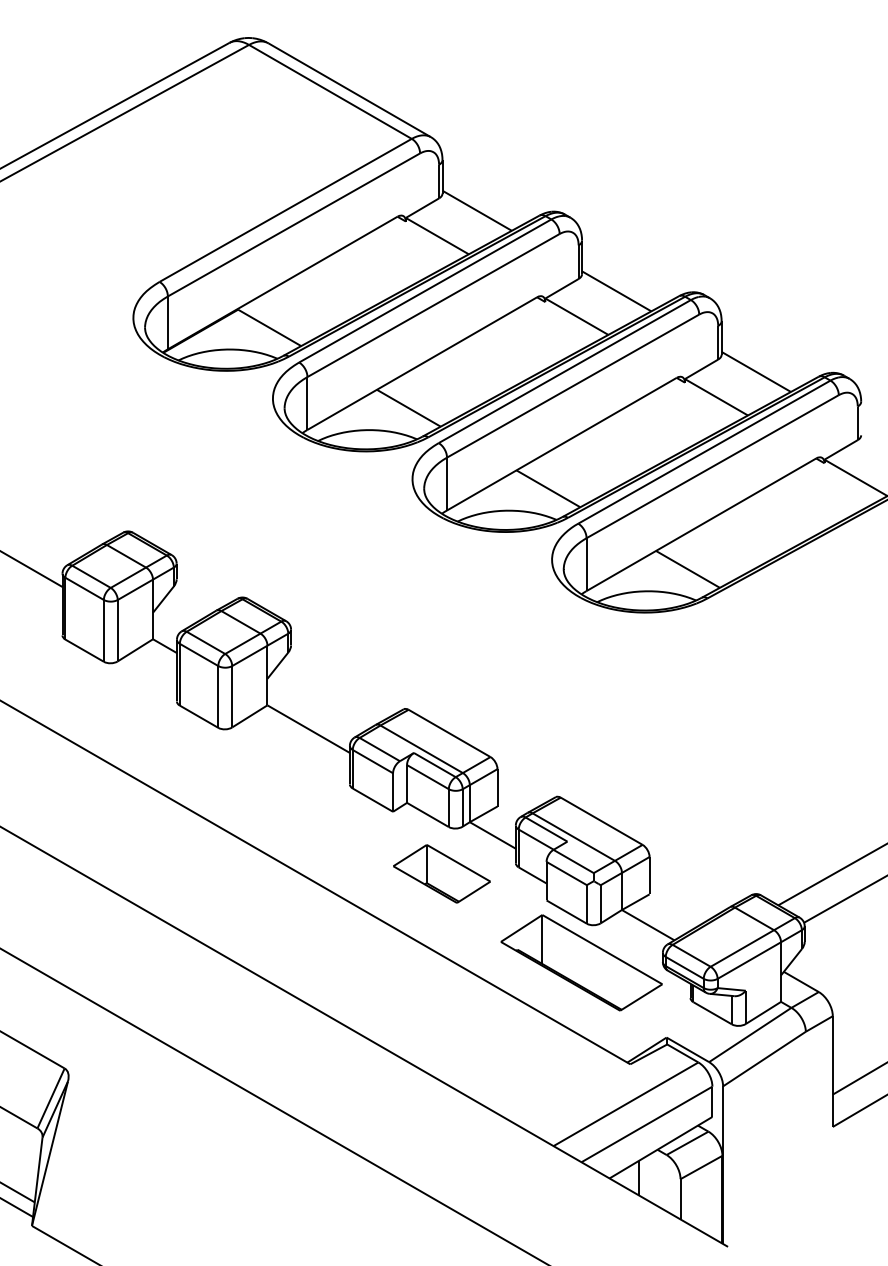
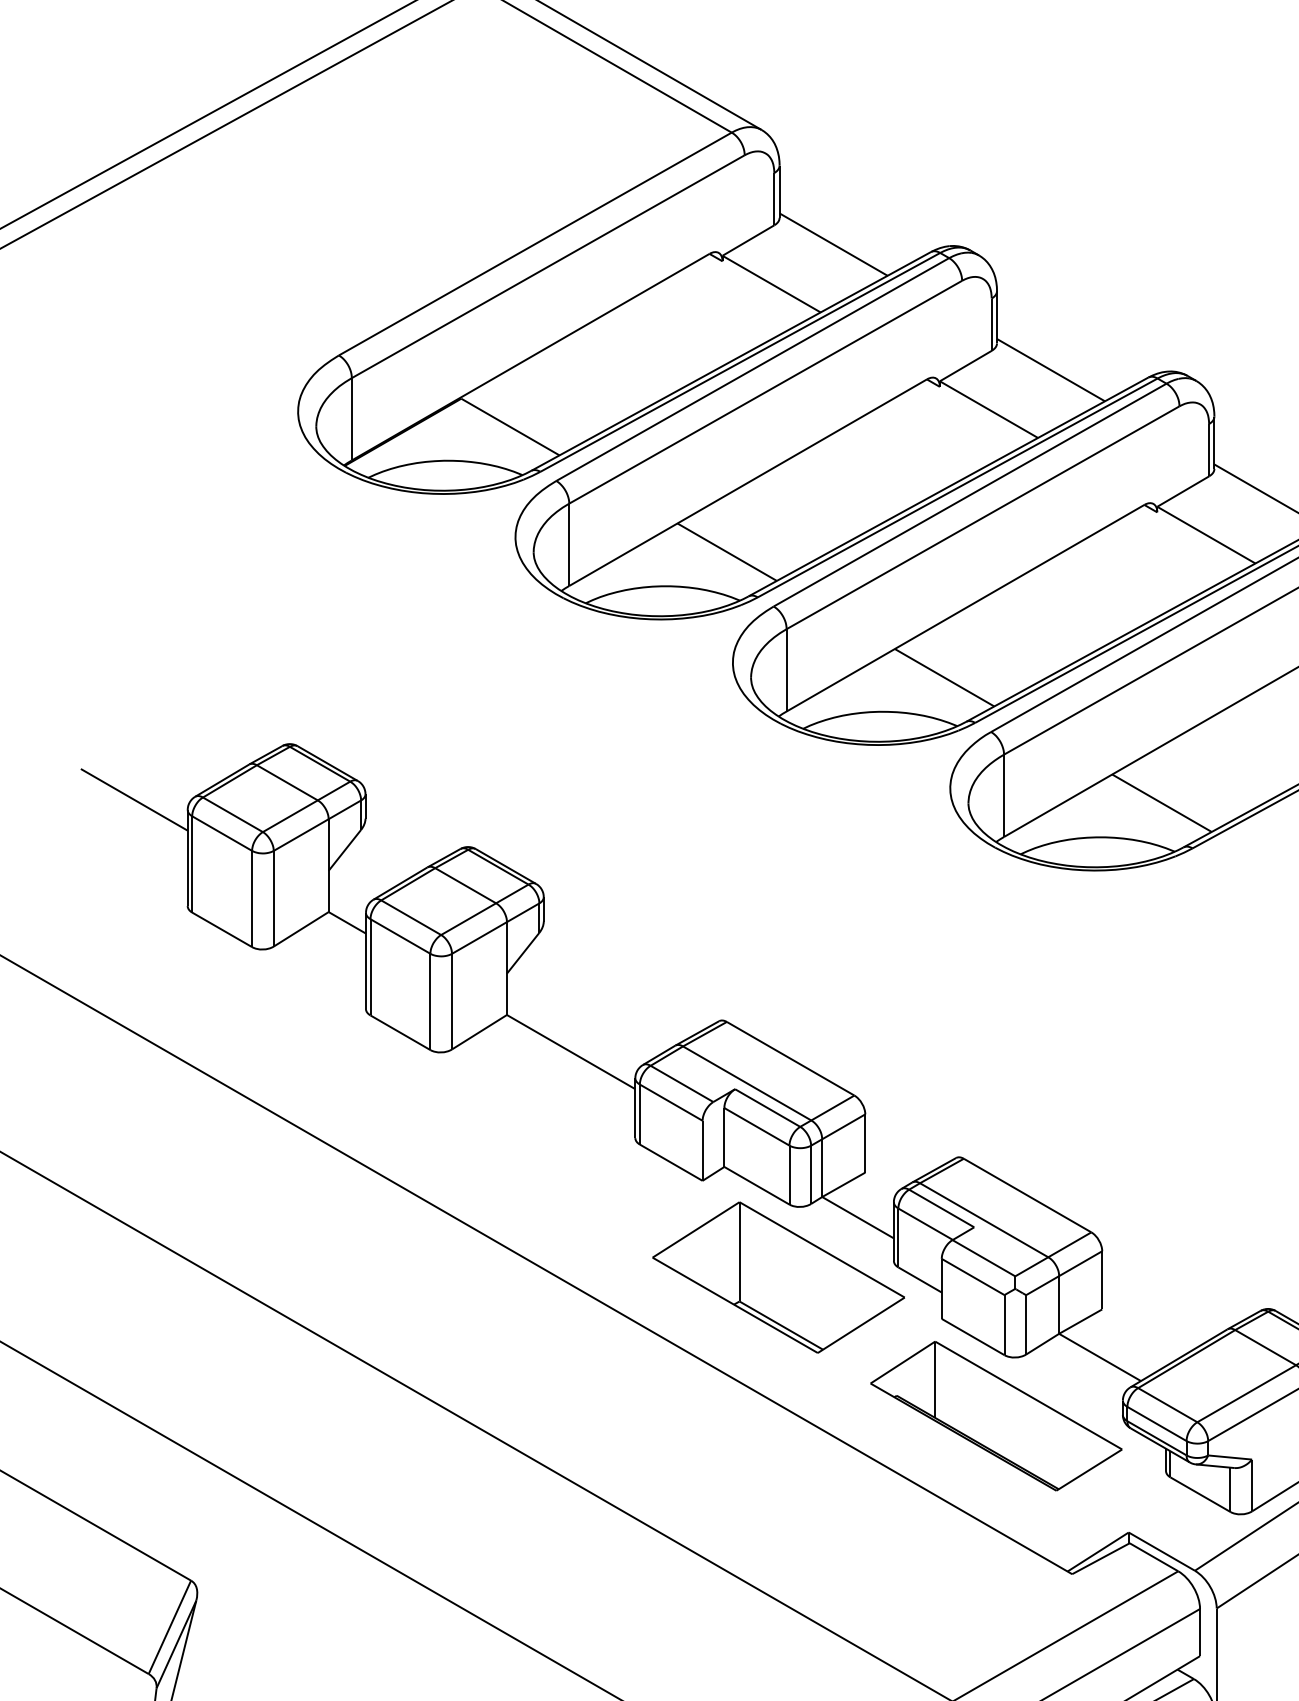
part: (441, 873) -> (778, 1276), size x1.67

